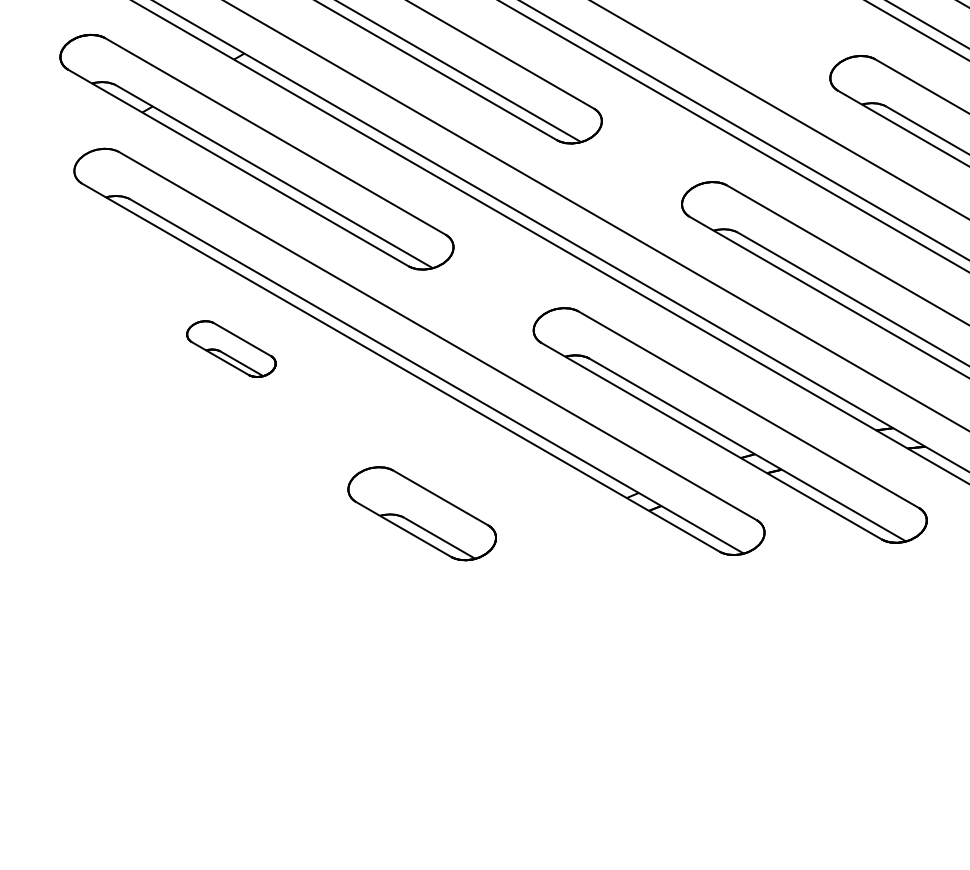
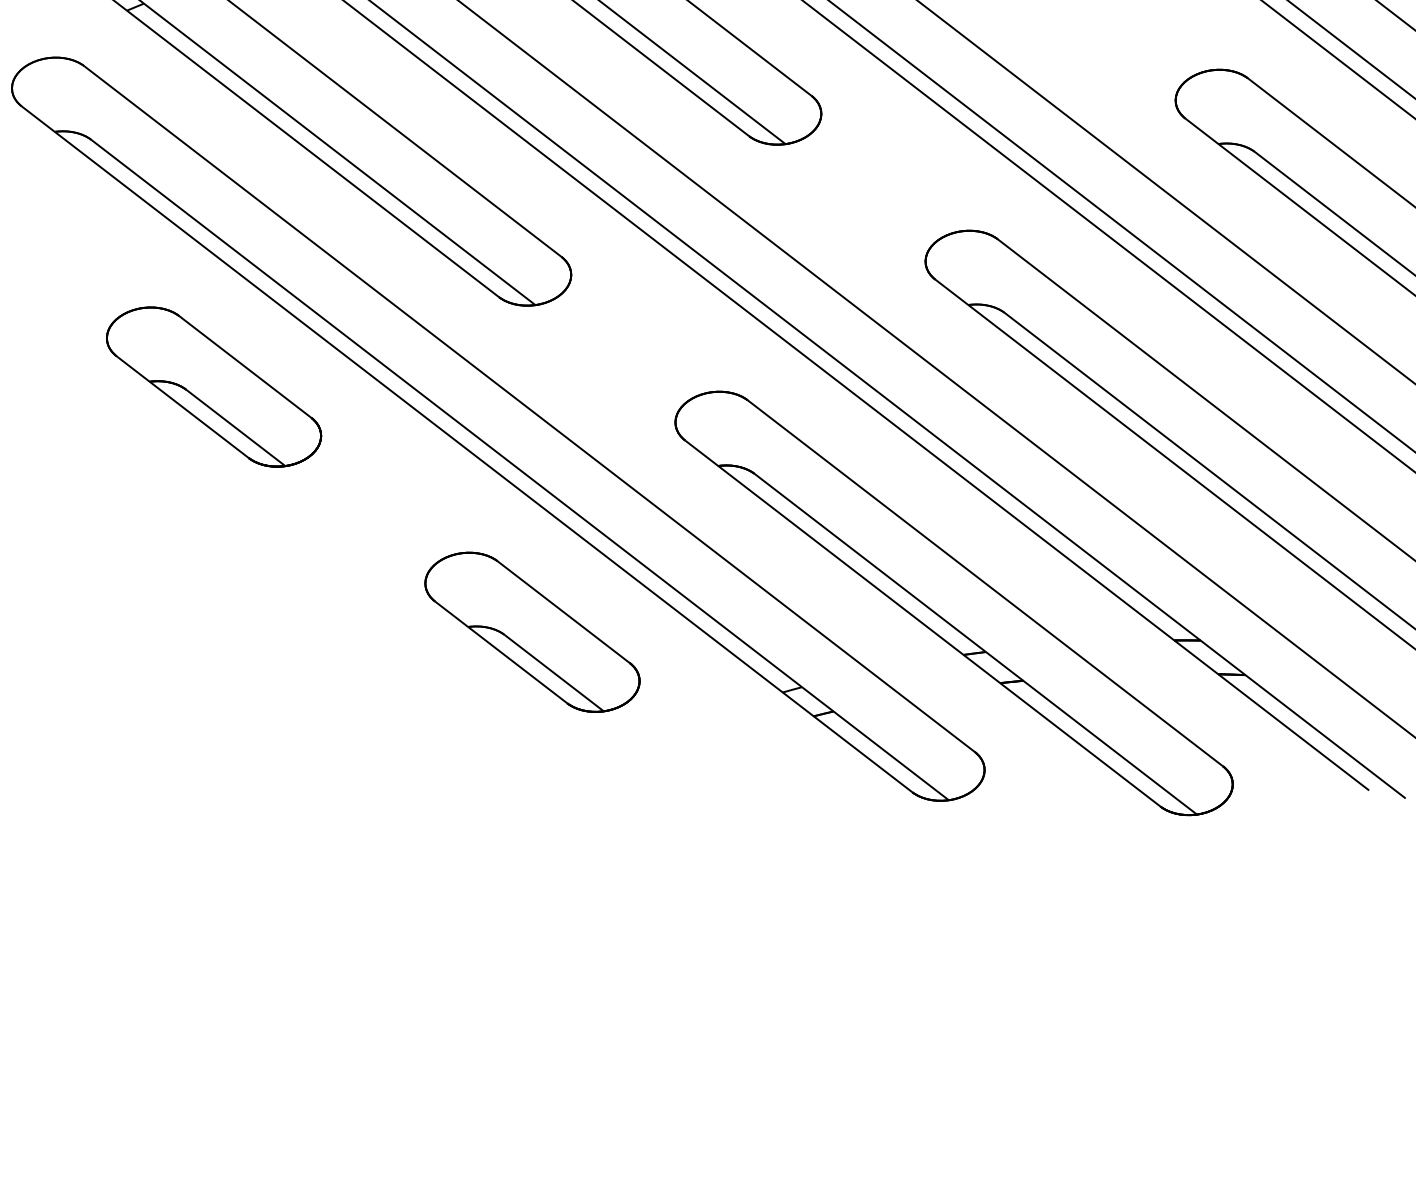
part: (231, 348) -> (214, 386), size x1.67
part: (421, 513) -> (531, 631), moved

